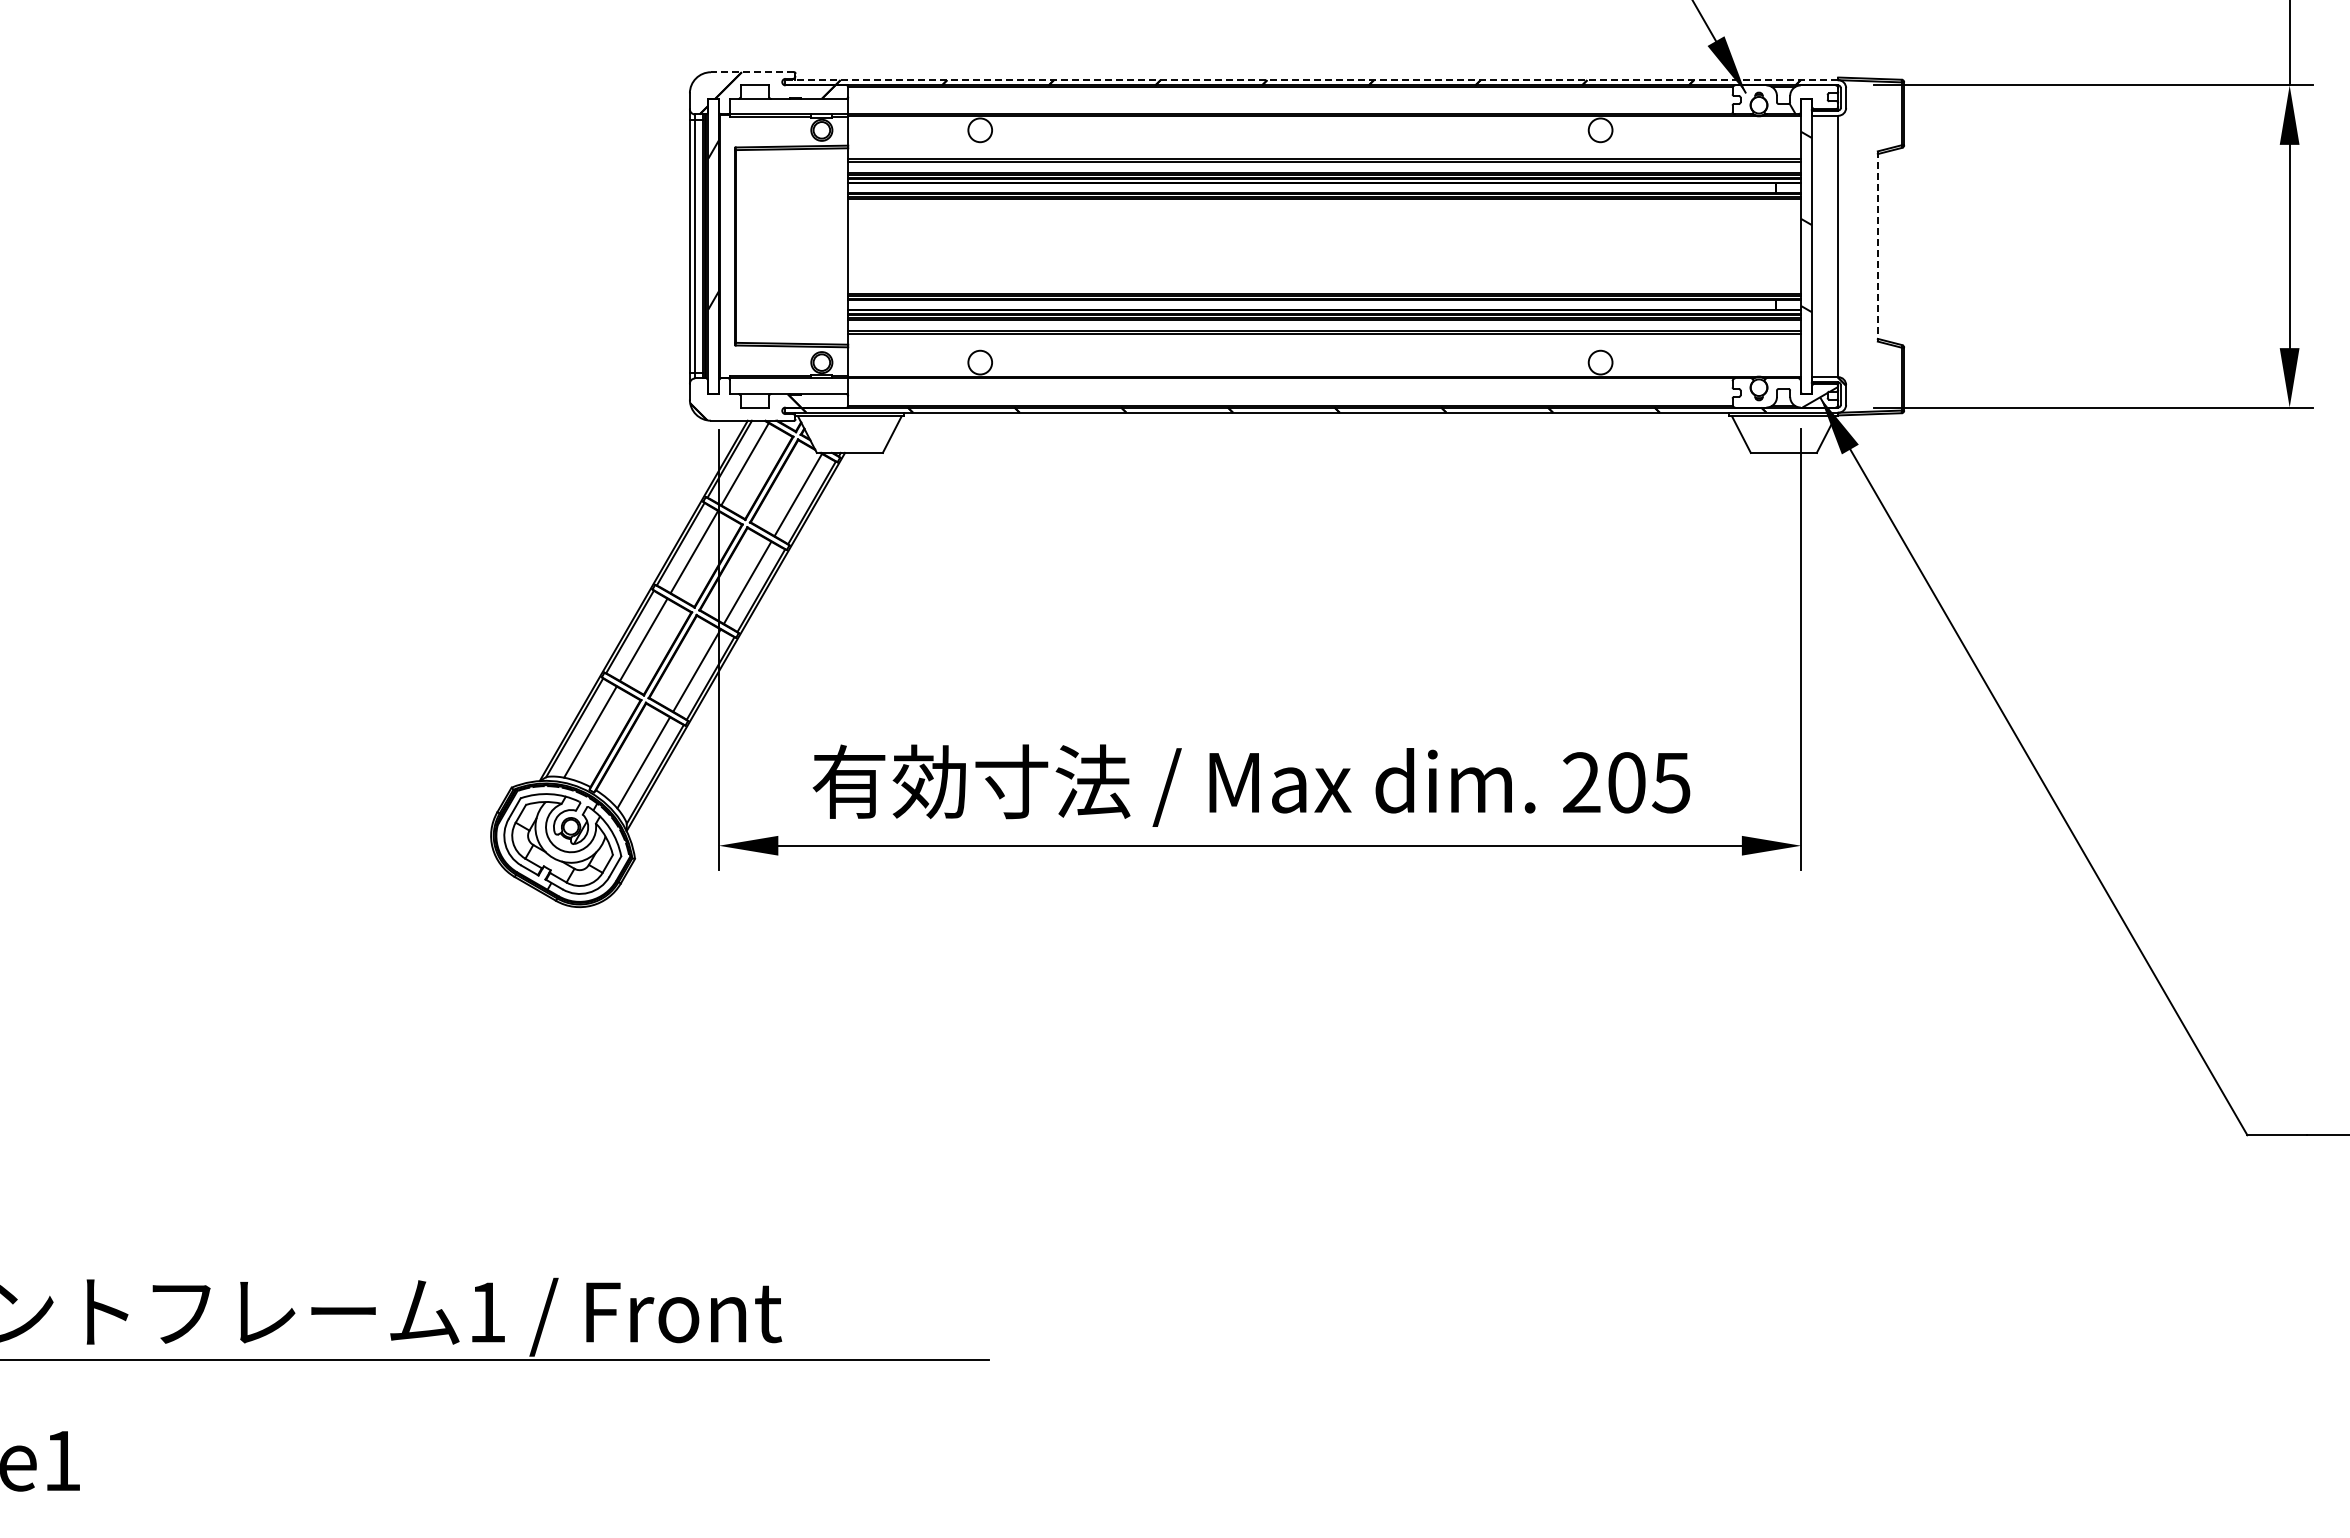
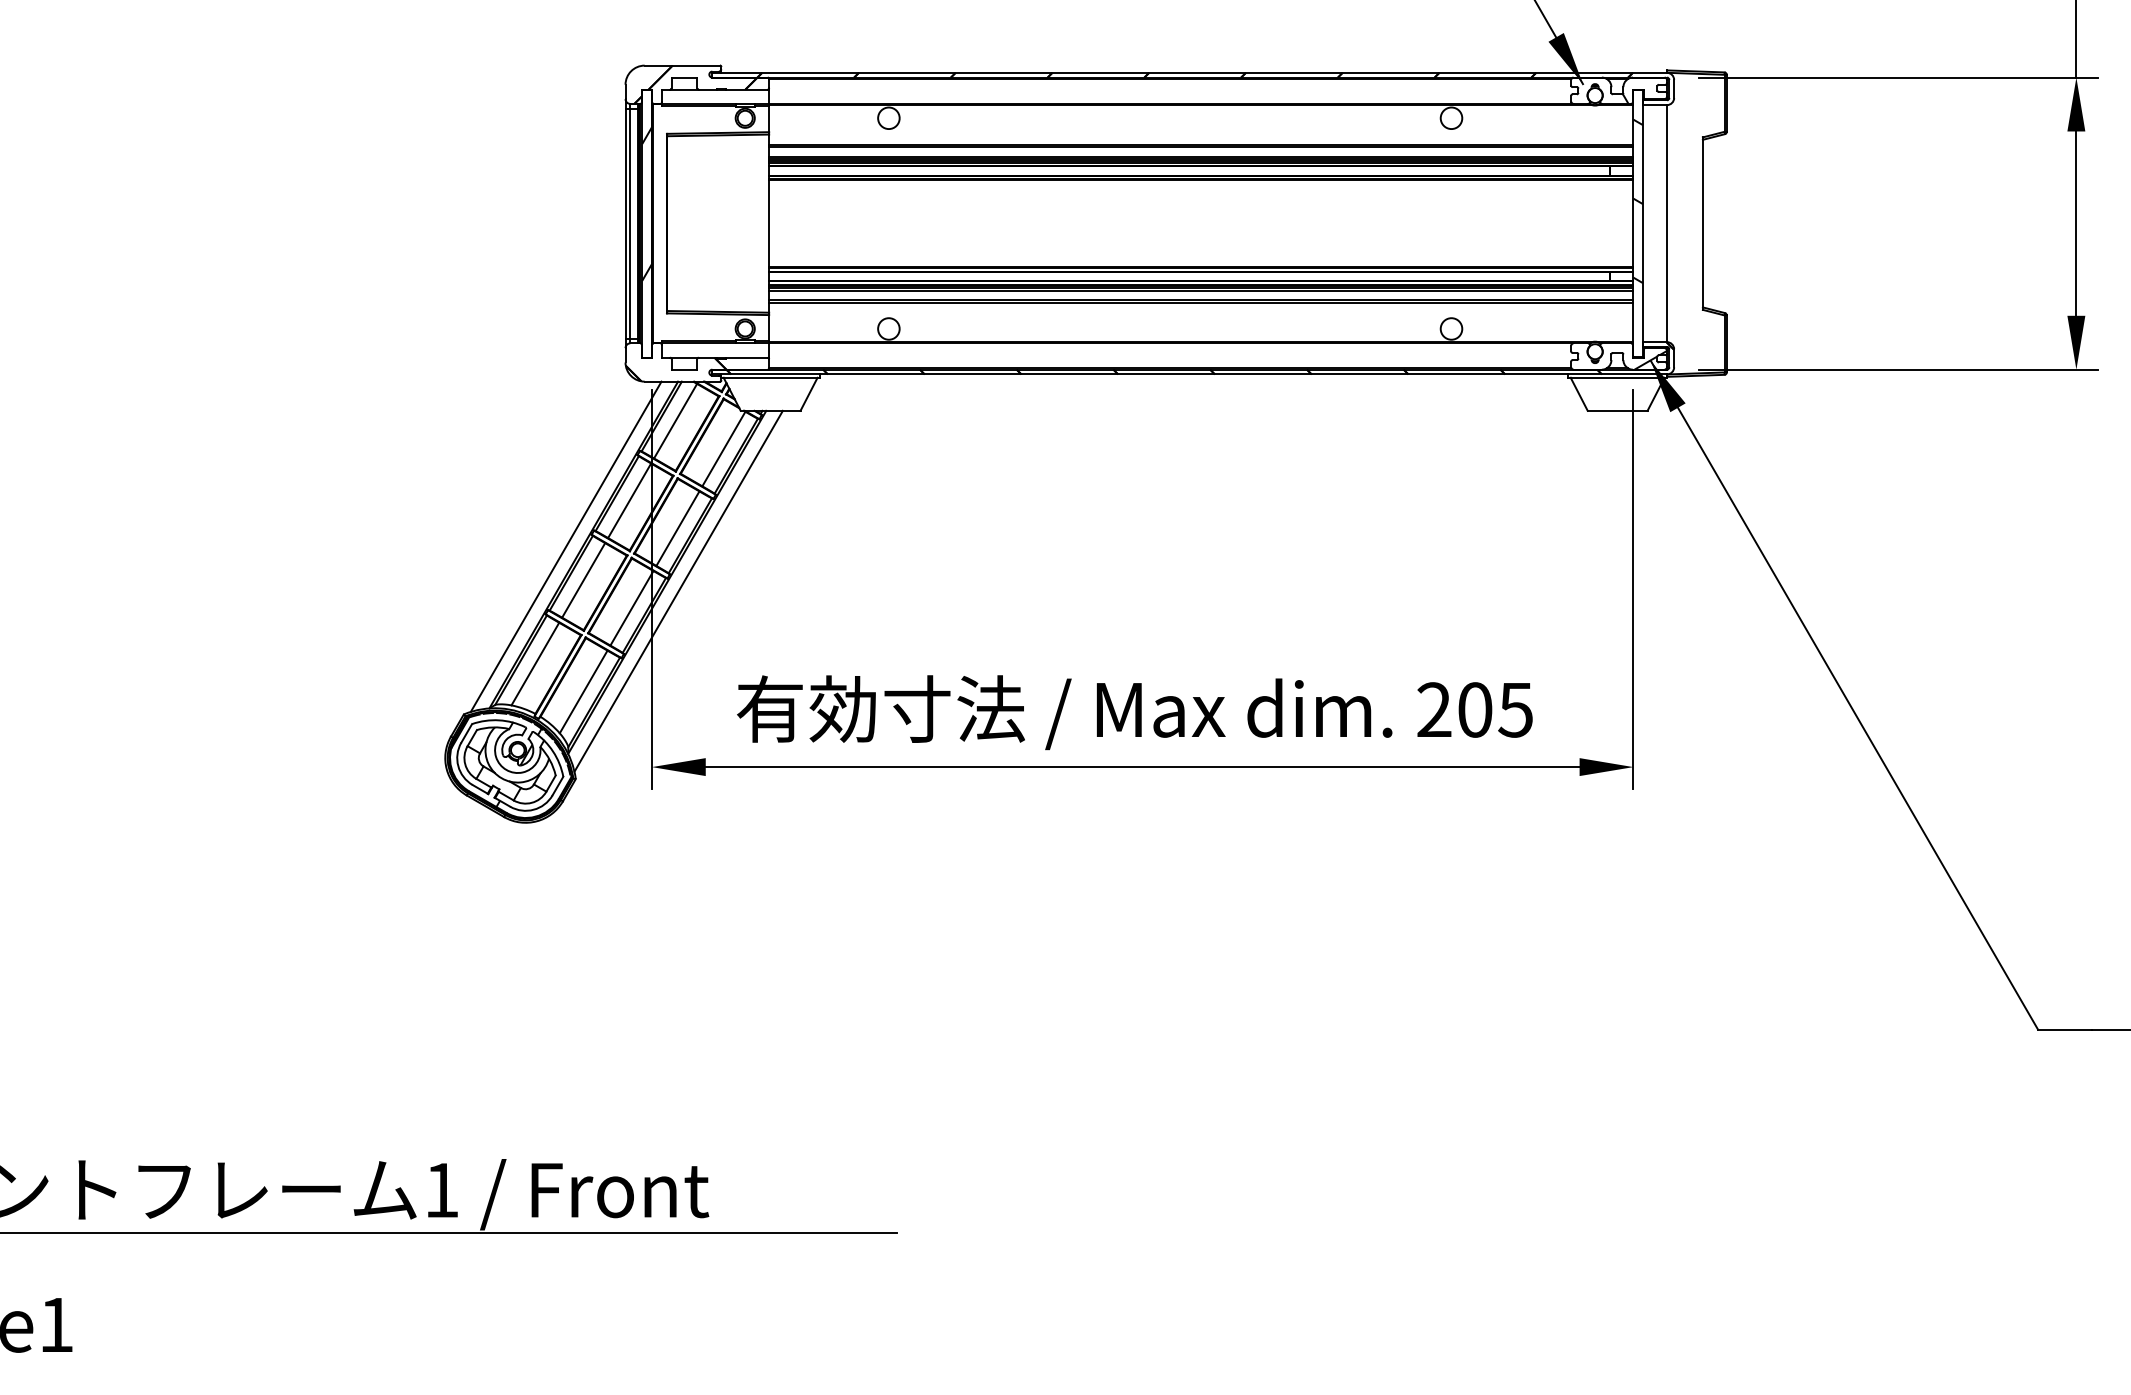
line: (751, 72) -> (681, 65), dashed -> solid
line: (1311, 80) -> (1189, 73), dashed -> solid
line: (1877, 246) -> (1702, 223), dashed -> solid
line: (624, 602) -> (566, 546), added
line: (748, 651) -> (678, 590), added

